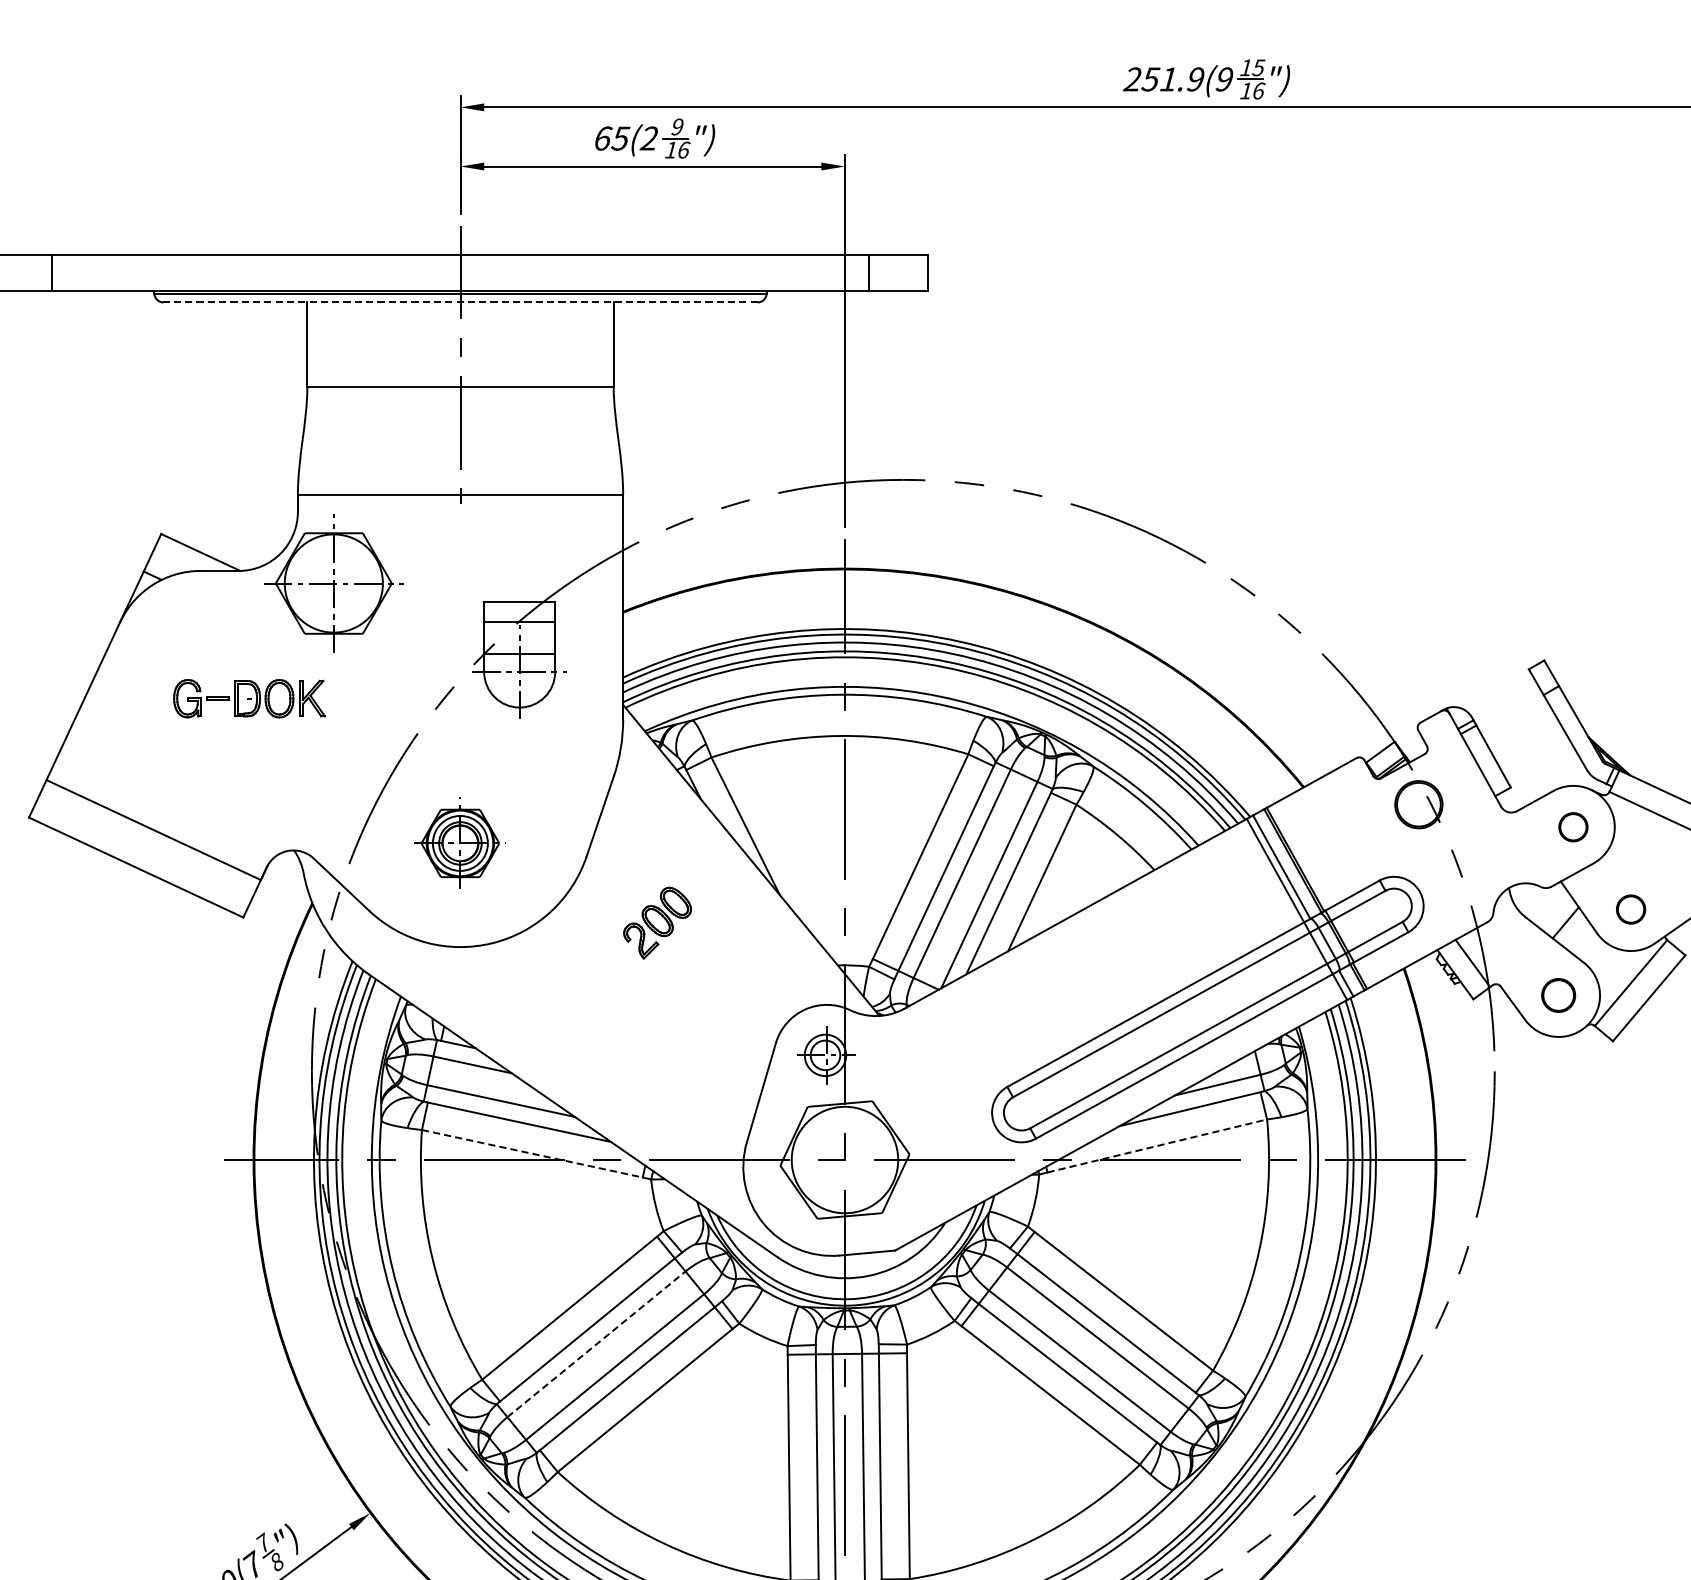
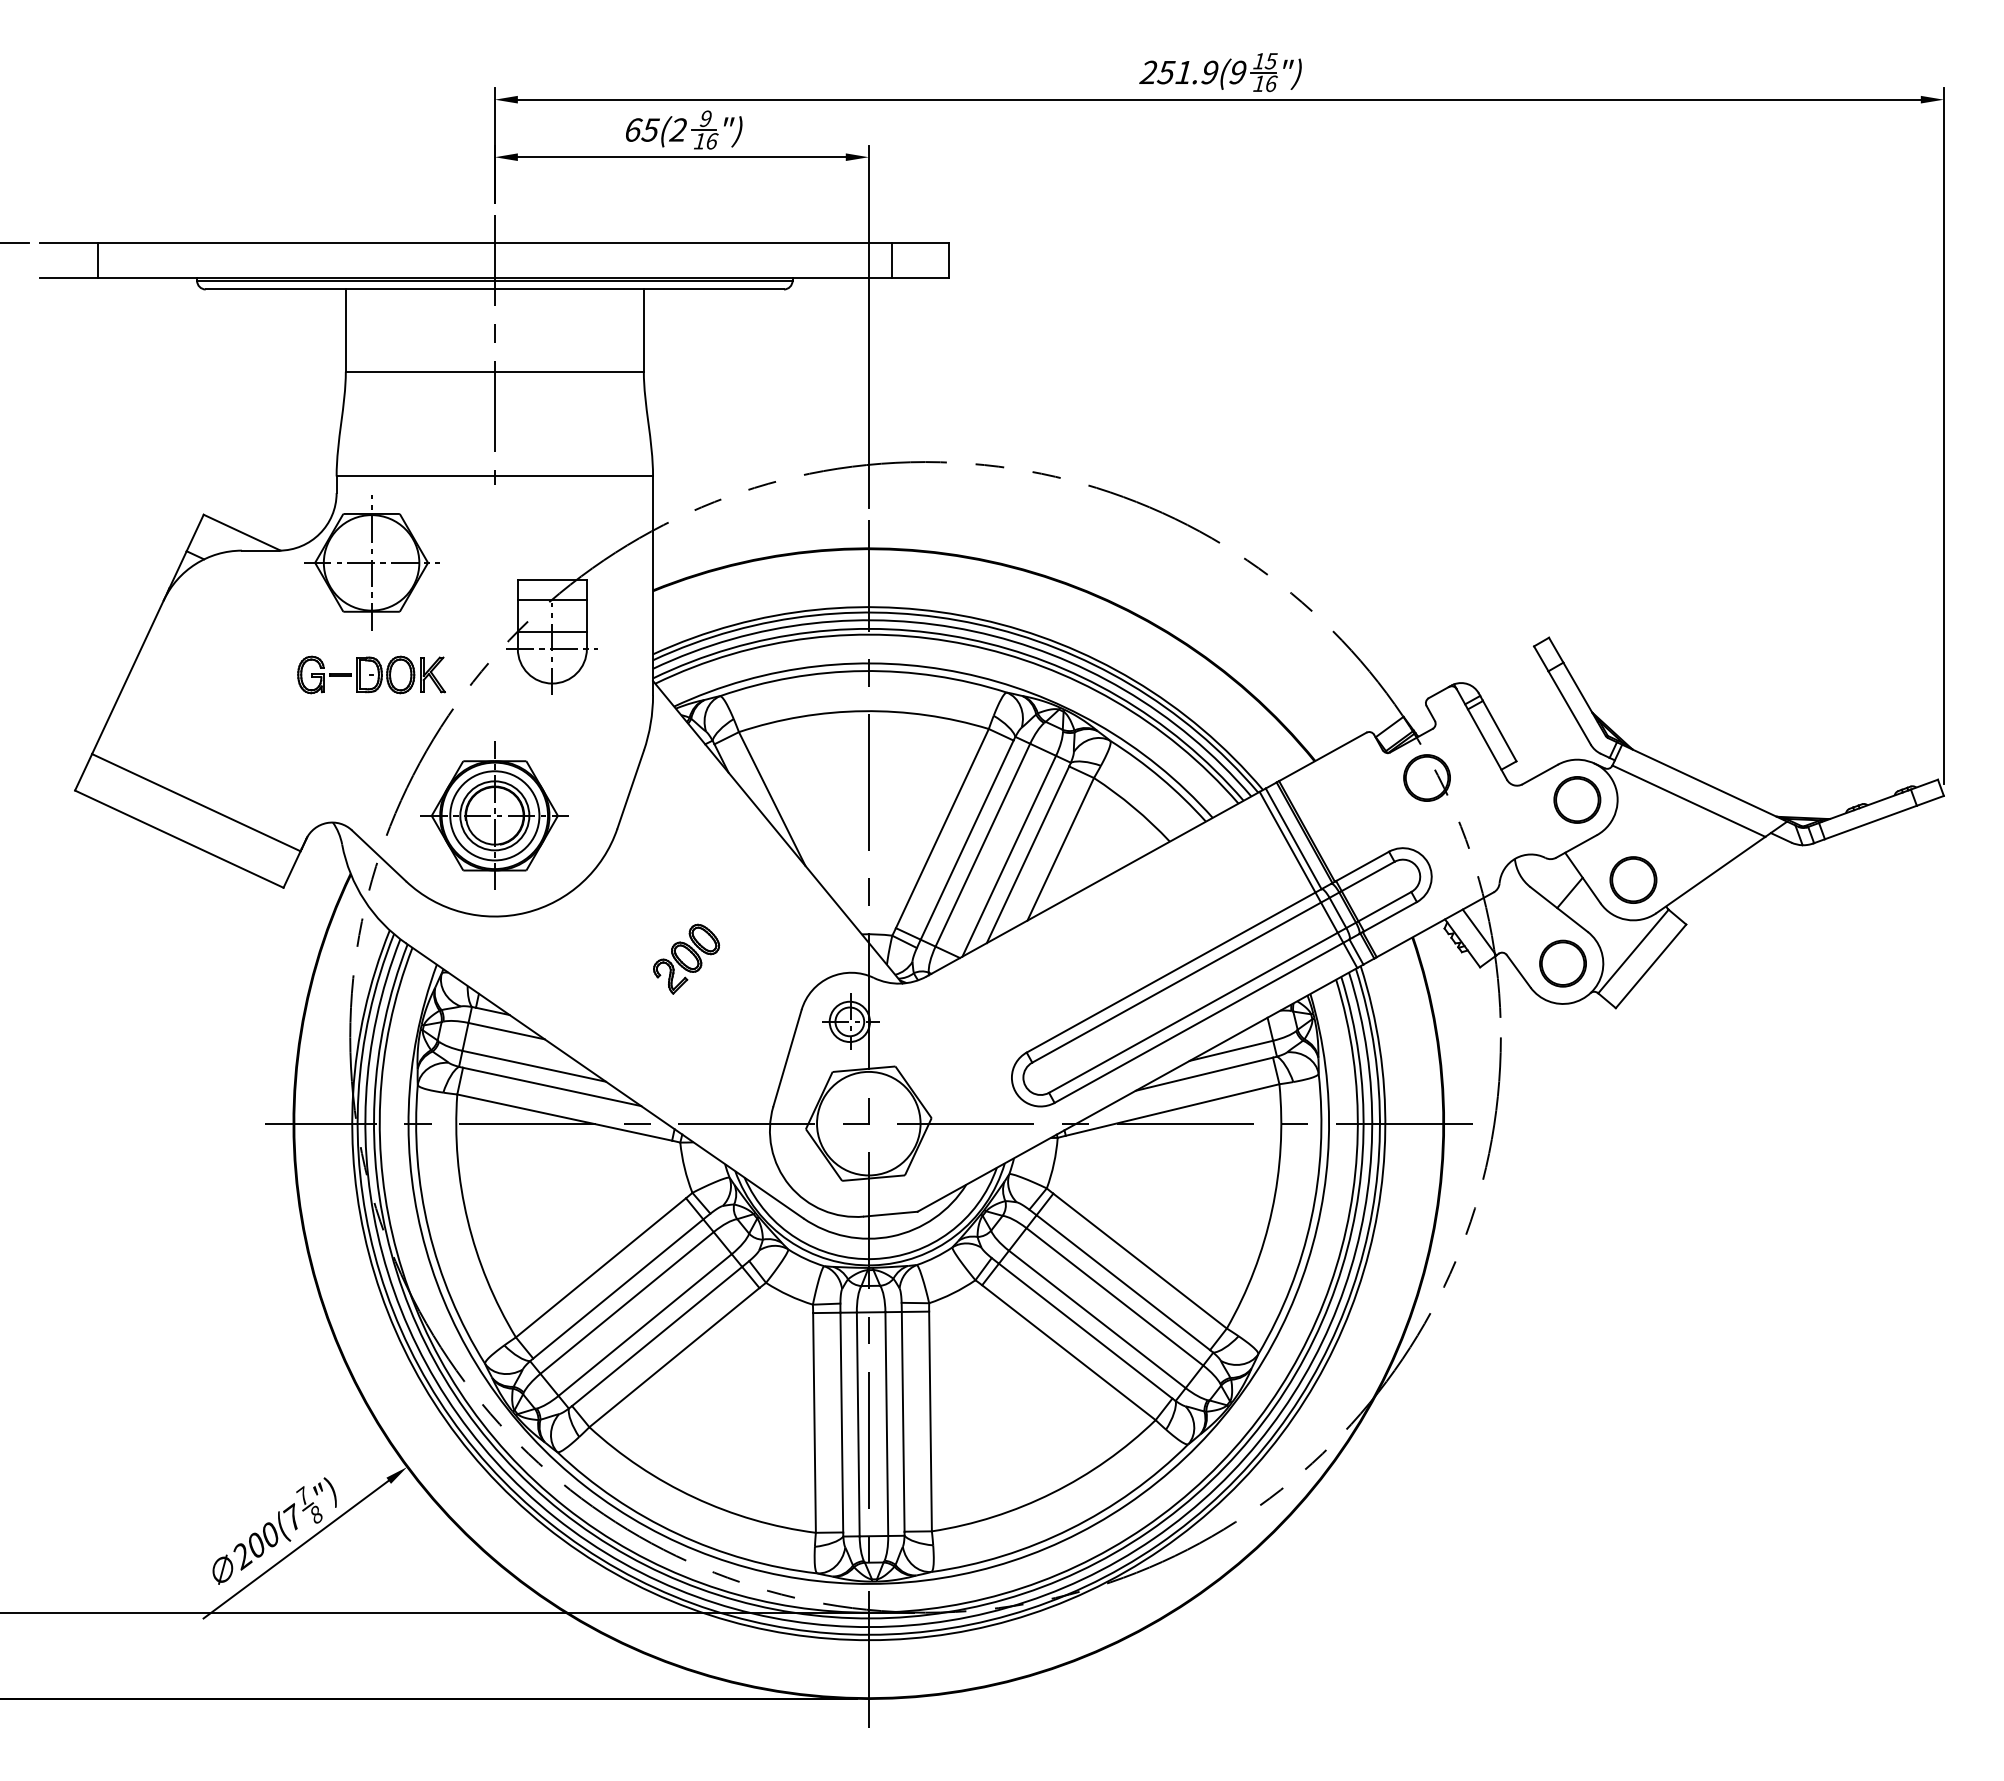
line: (460, 302) -> (494, 289), dashed -> solid
part: (249, 698) -> (371, 674), moved
part: (1573, 826) -> (1577, 799), size x1.67
part: (460, 843) -> (494, 815), size x1.67
circle: (1631, 909) -> (1633, 879), size x1.67
part: (657, 922) -> (686, 958), moved
part: (1558, 995) -> (1562, 963), size x1.43
line: (1157, 1146) -> (1172, 1110), dashed -> solid
line: (532, 1153) -> (564, 1117), dashed -> solid
line: (596, 1343) -> (627, 1302), dashed -> solid

